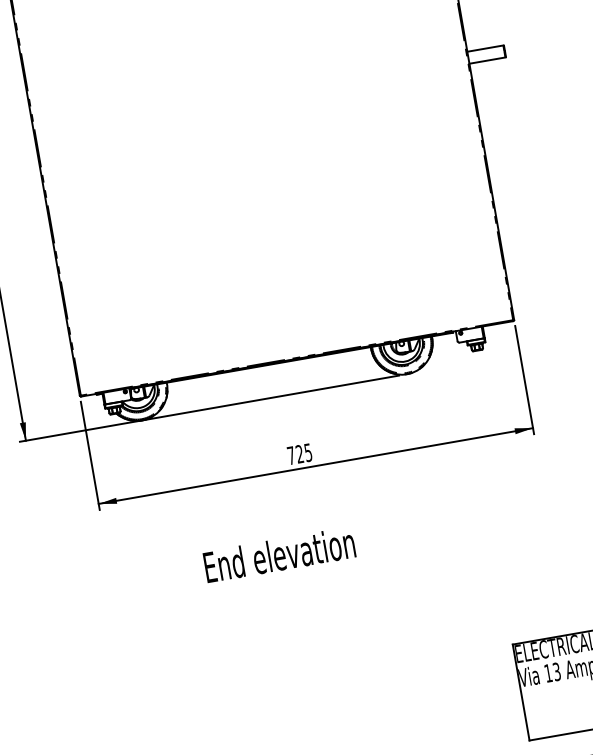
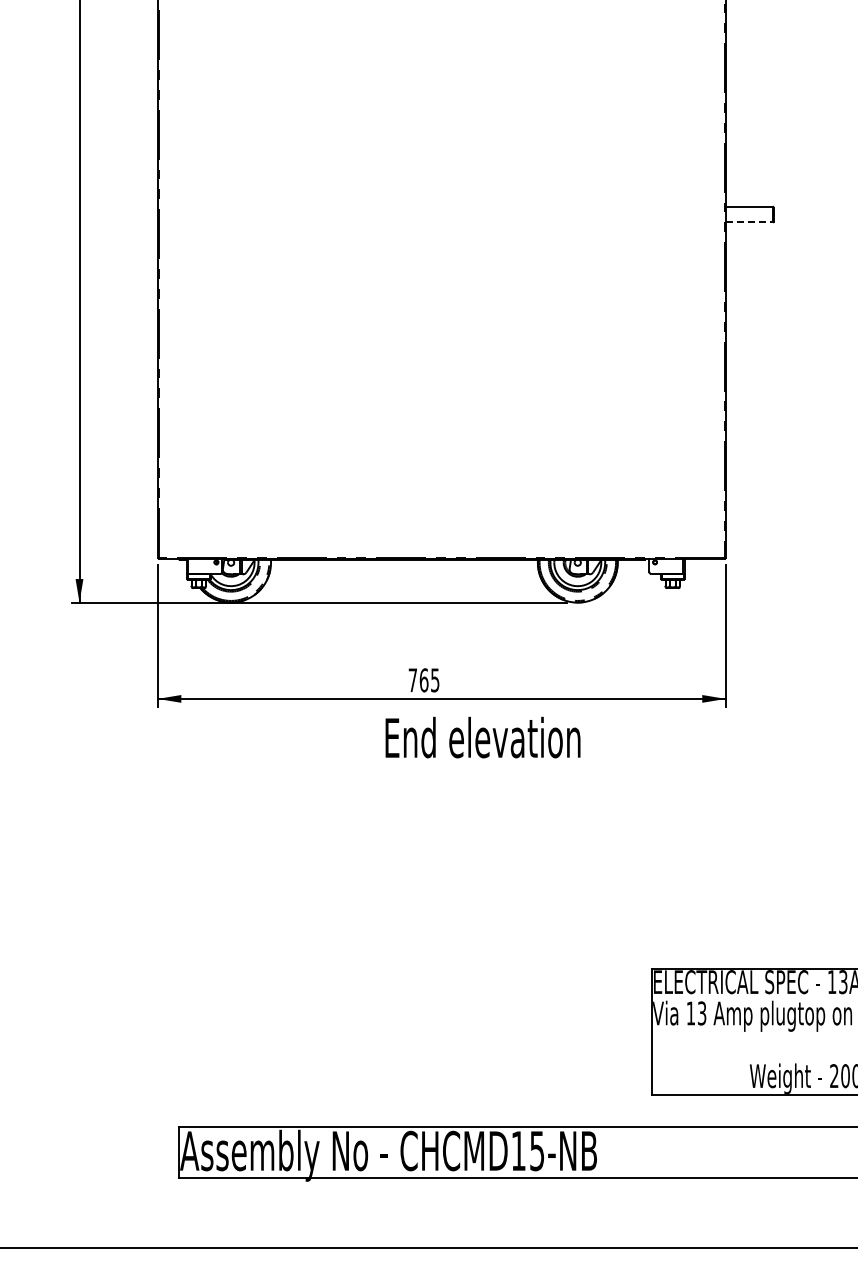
line: (487, 60) -> (749, 222), solid -> dashed
text: (299, 454) -> (423, 680), 725 -> 765
text: (279, 554) -> (482, 737), moved

